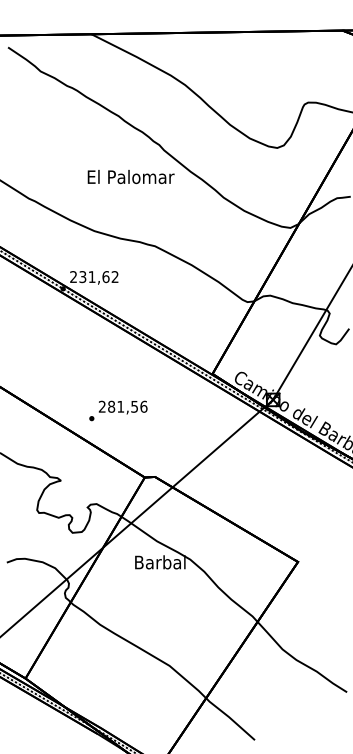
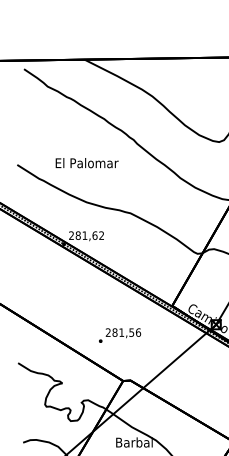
text: (130, 177) -> (86, 163), moved
text: (82, 277) -> (77, 235), 231,62 -> 281,62
text: (118, 410) -> (120, 335), moved

